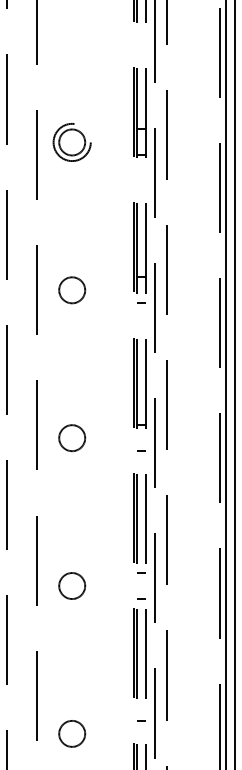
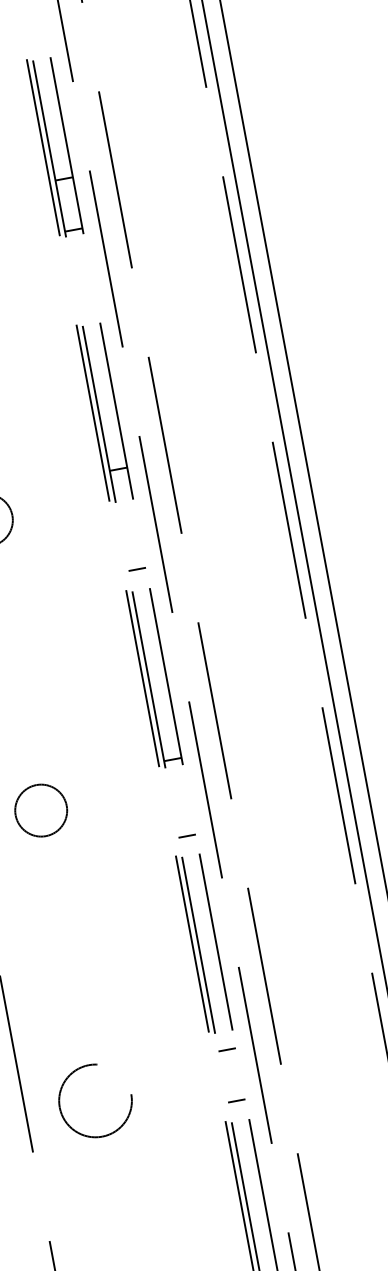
line: (141, 302) -> (136, 567), moved
line: (141, 450) -> (186, 834), moved
circle: (72, 586) -> (96, 1101), size x1.4

